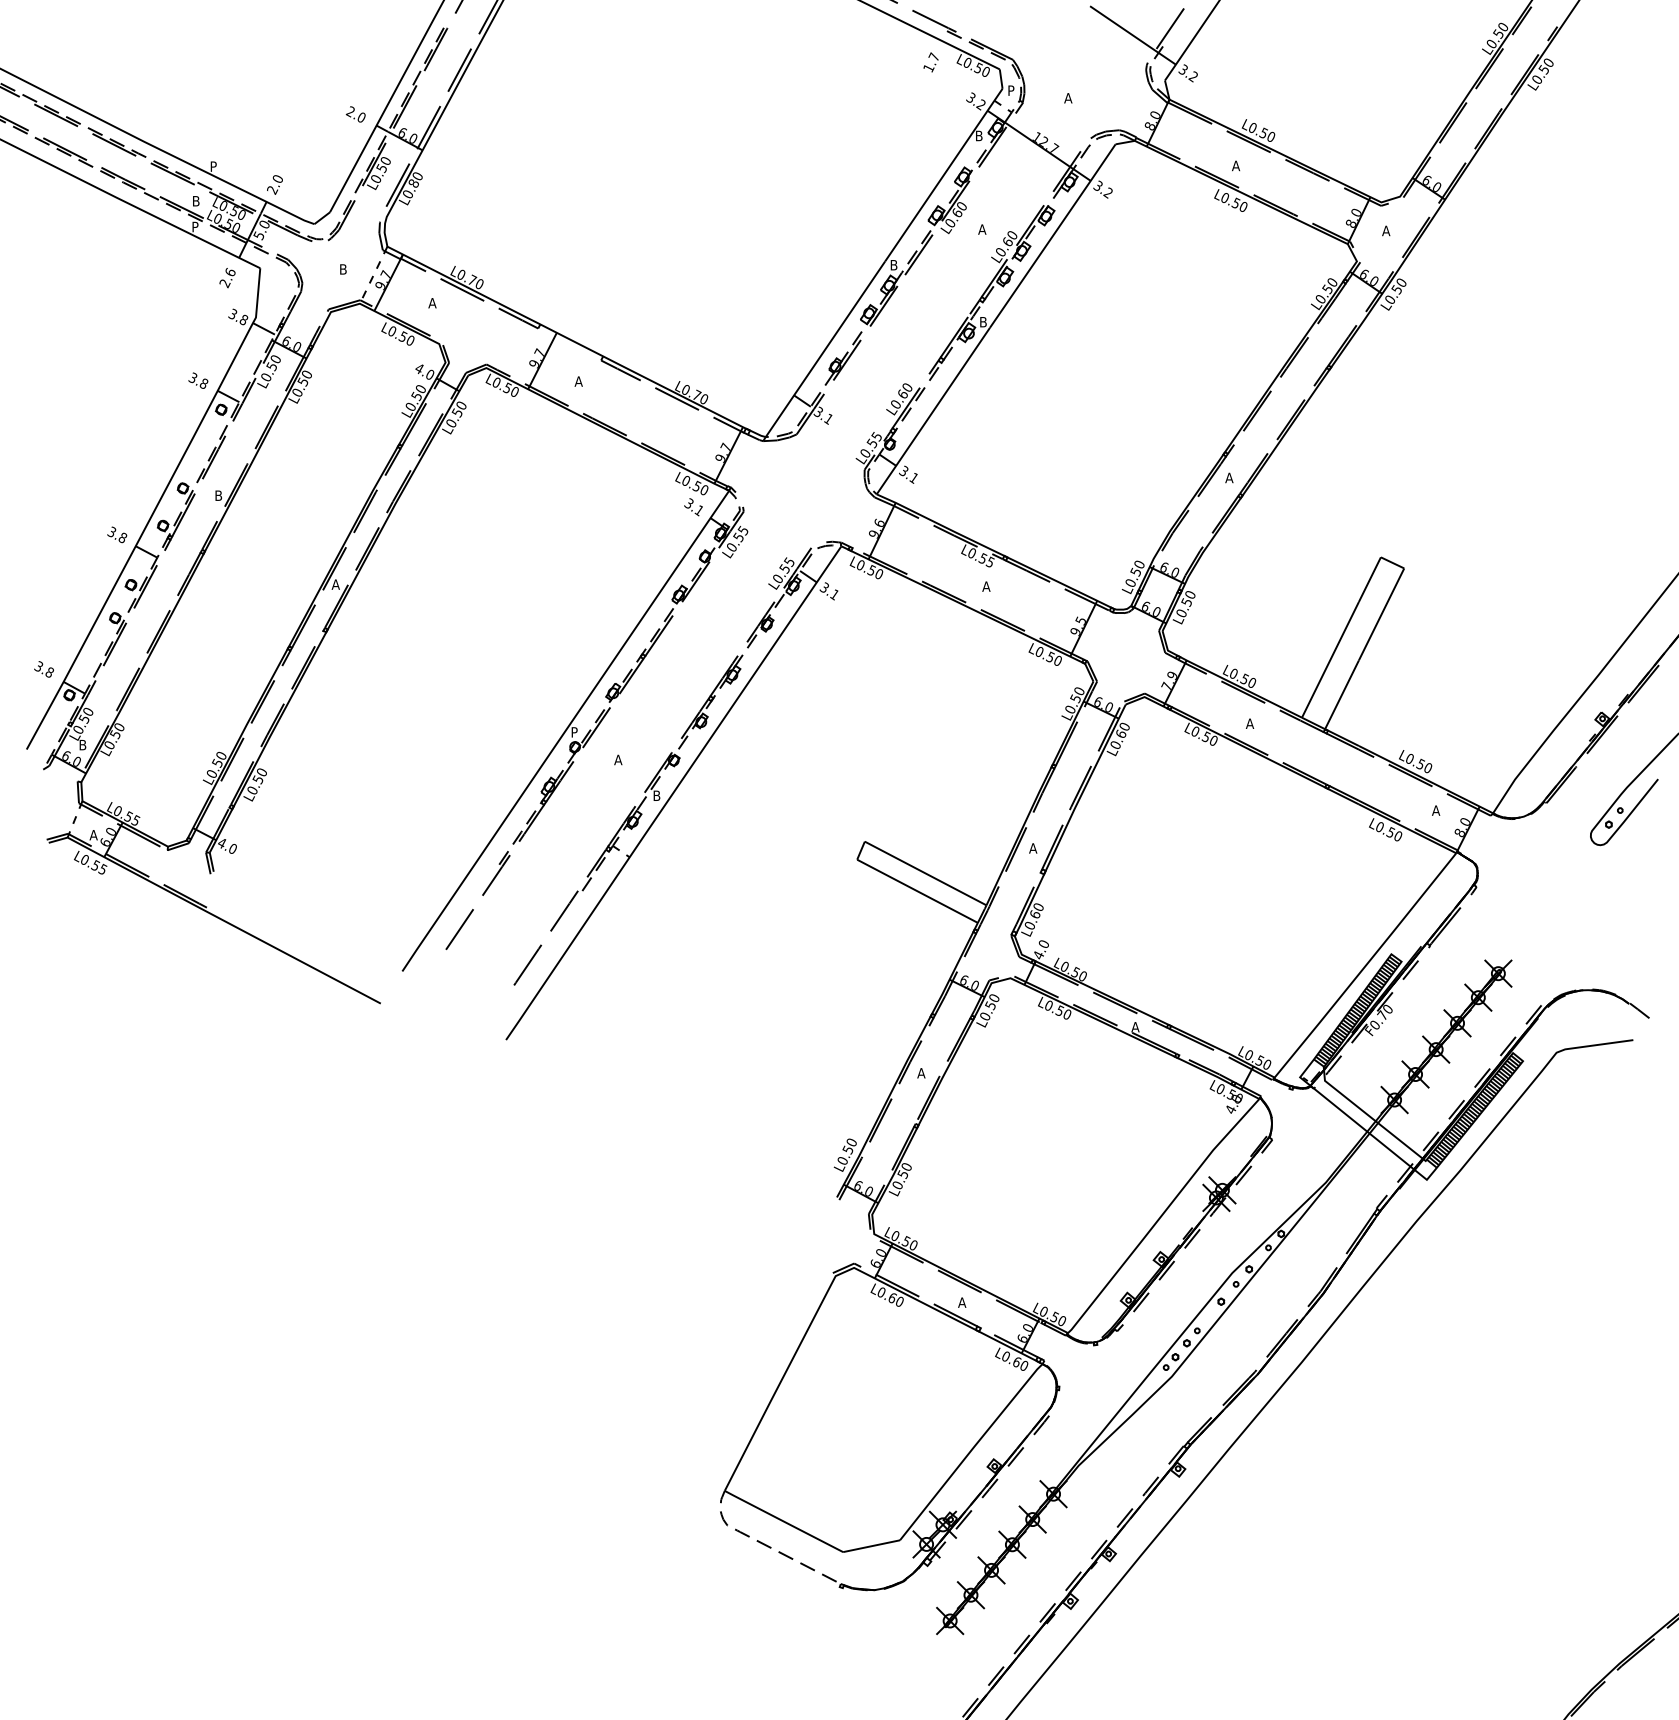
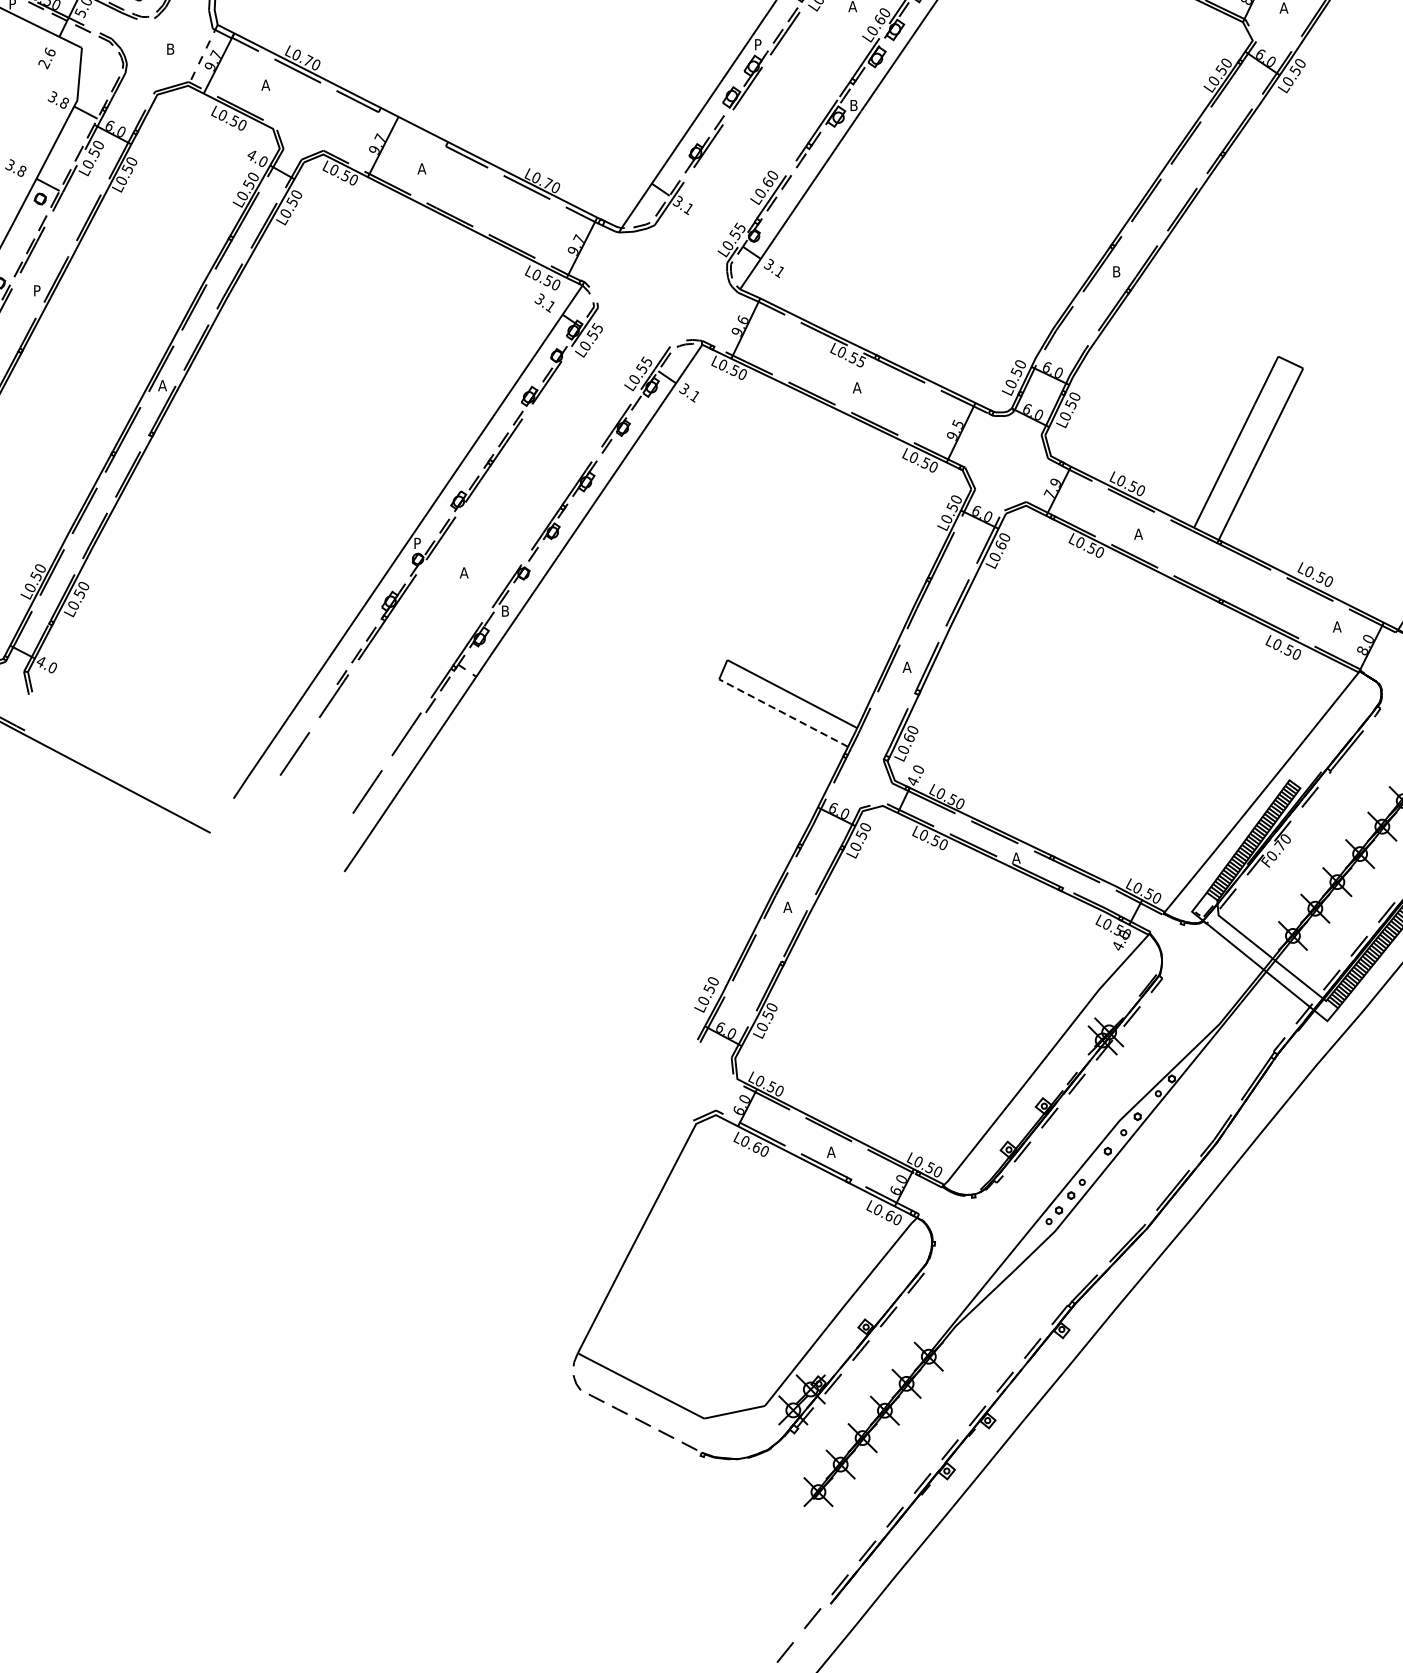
text: (894, 265) -> (759, 45), B -> P
text: (1229, 477) -> (1116, 271), A -> B
text: (219, 495) -> (38, 290), B -> P
line: (917, 891) -> (783, 713), solid -> dashed

